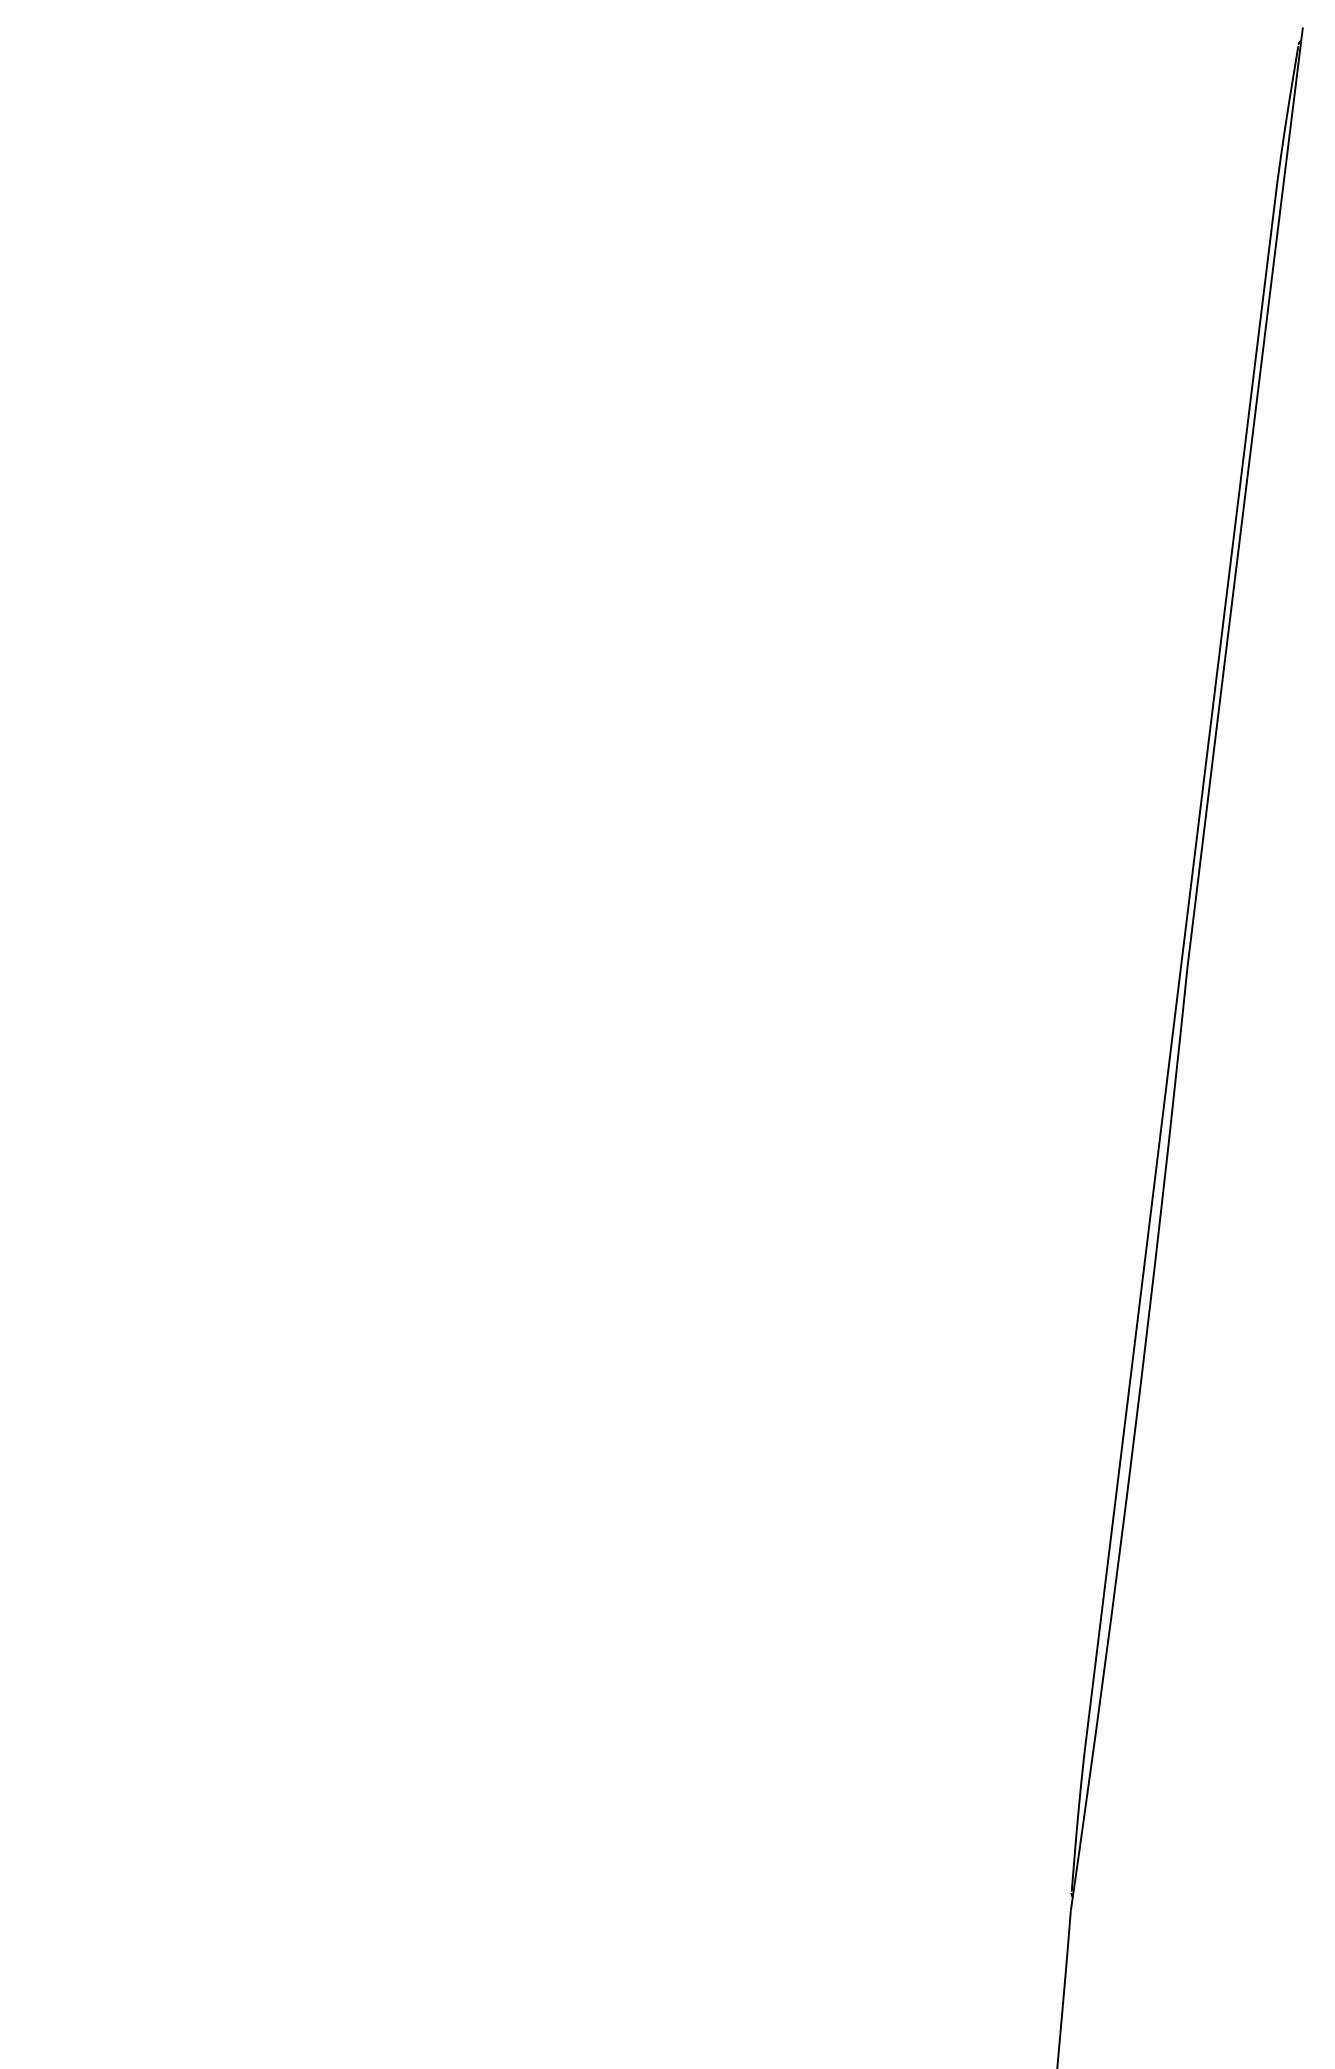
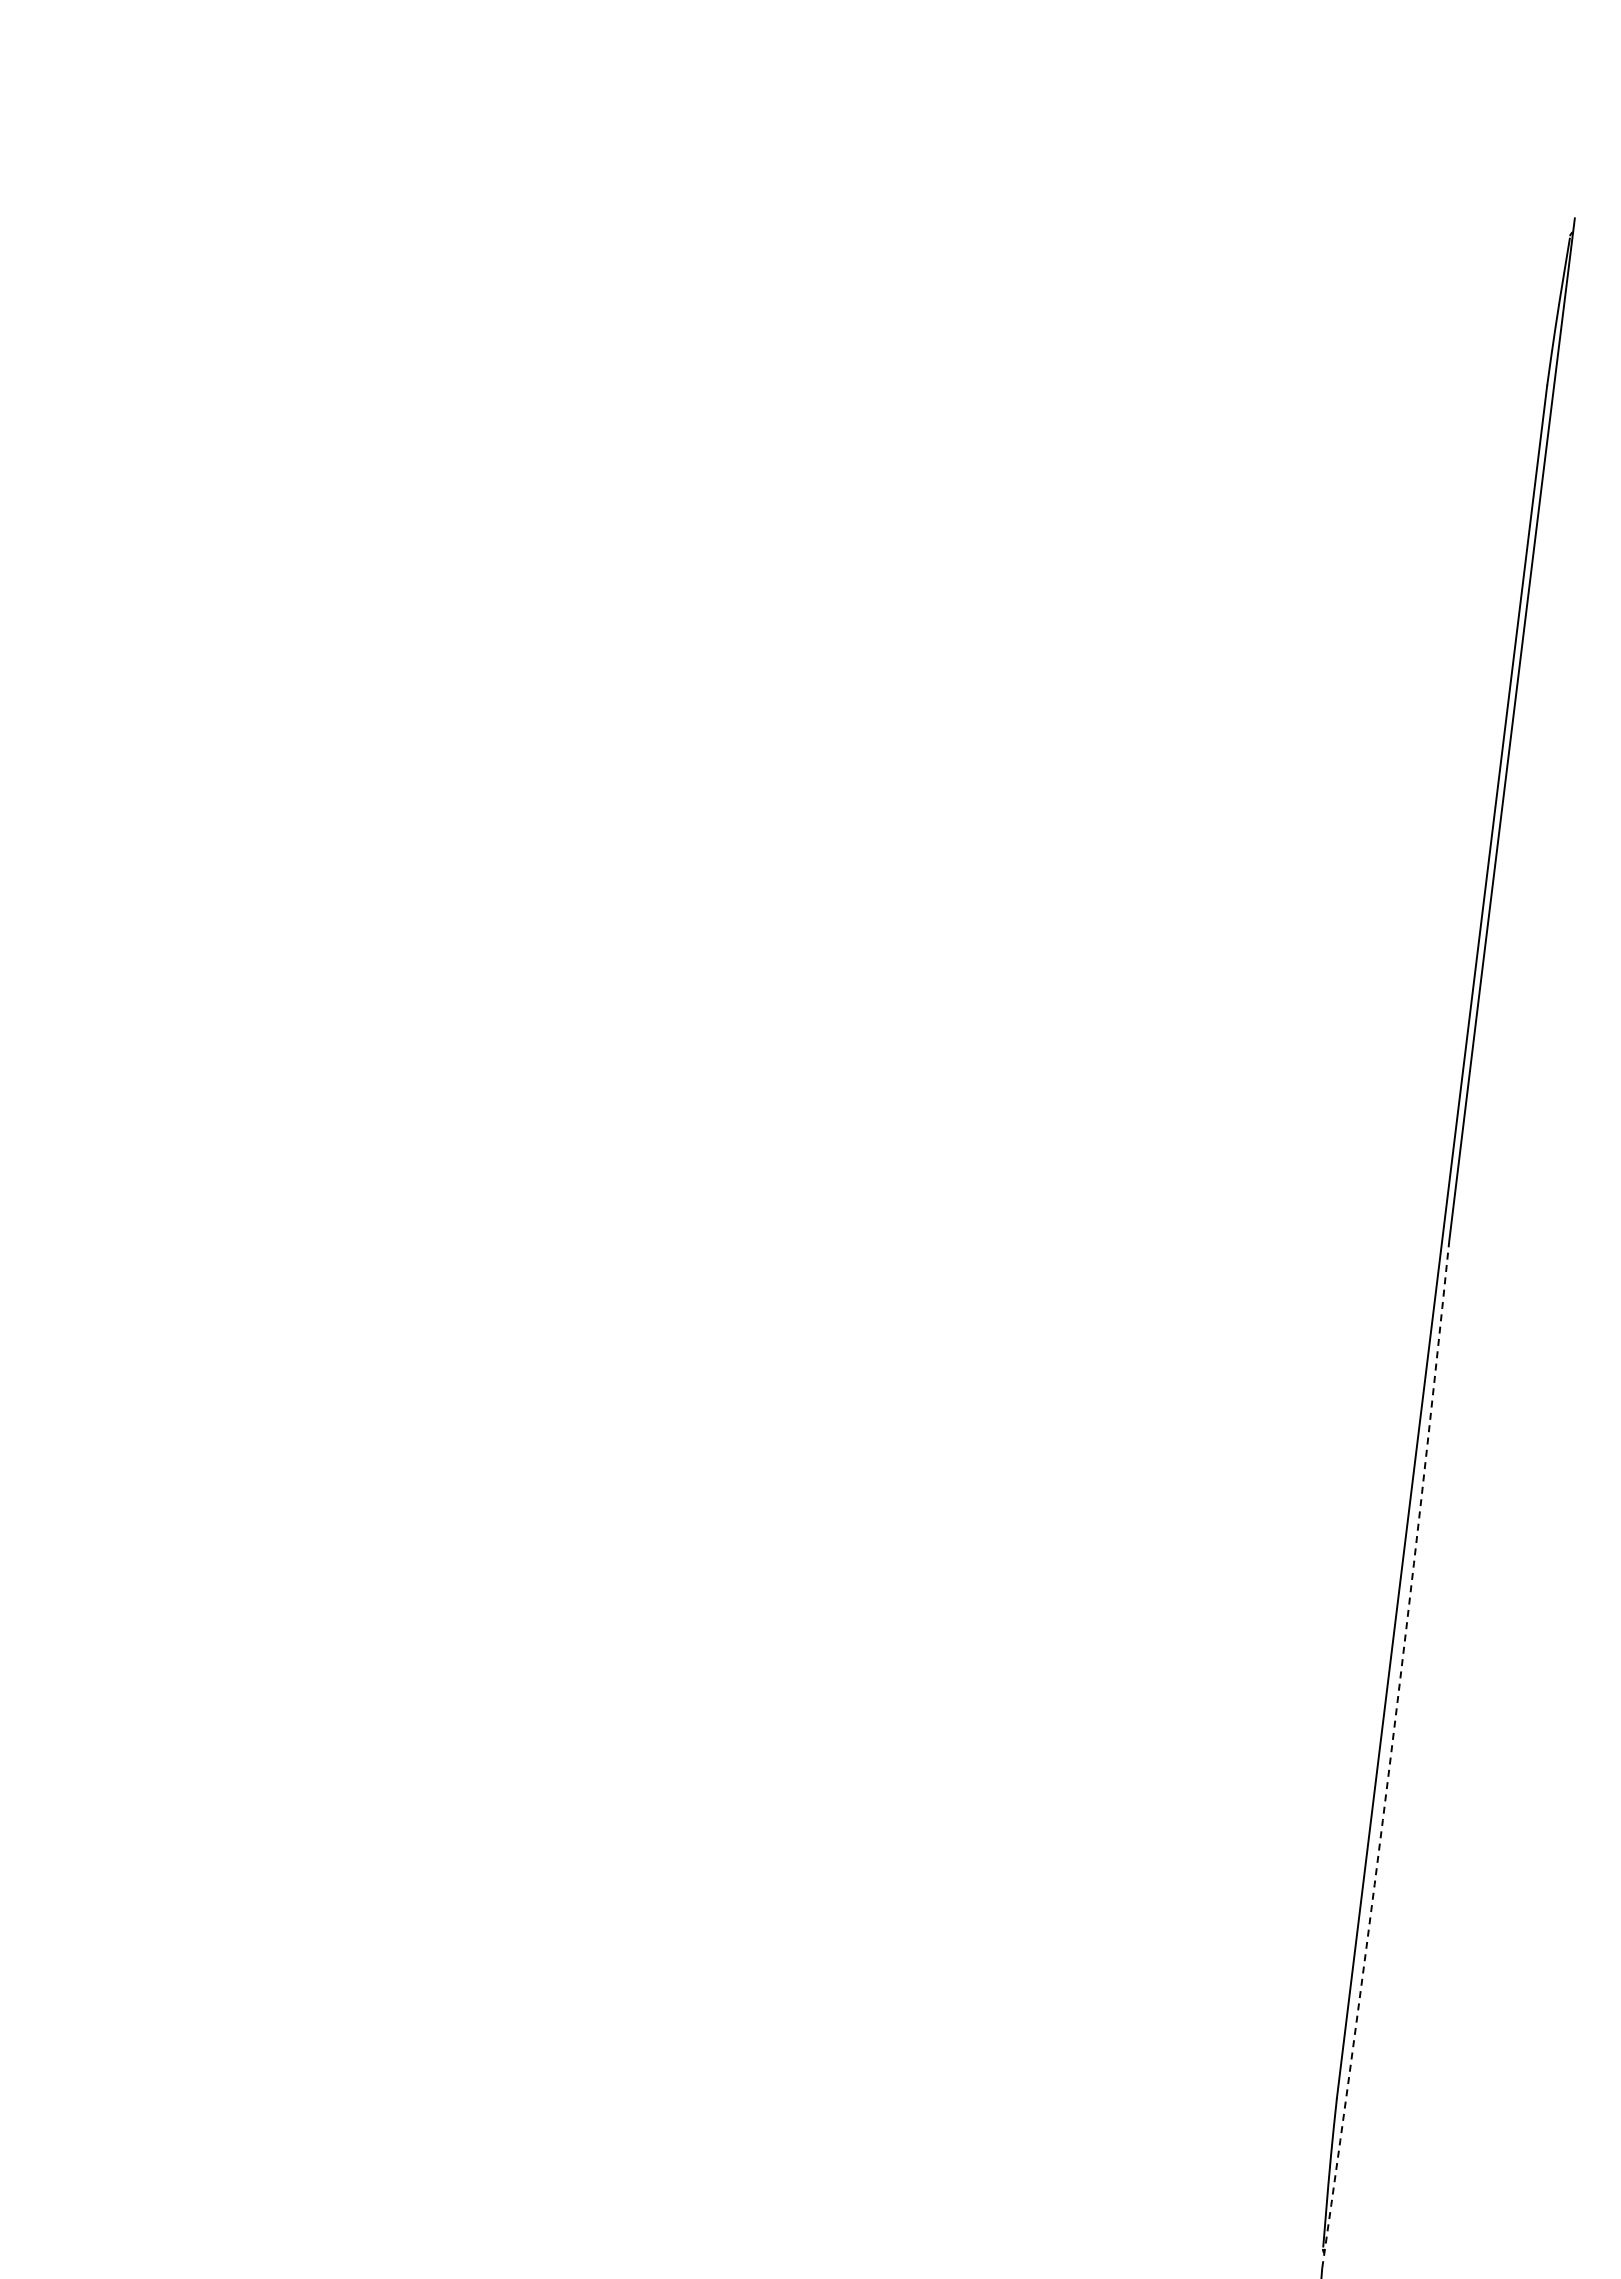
arc: (1133, 1440) -> (1390, 1756), solid -> dashed

